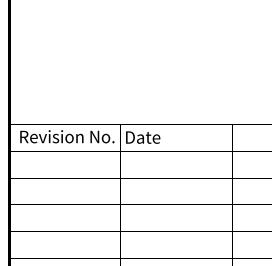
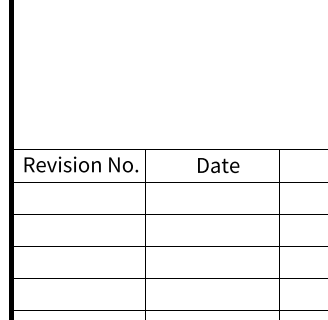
text: (143, 137) -> (218, 165), moved

